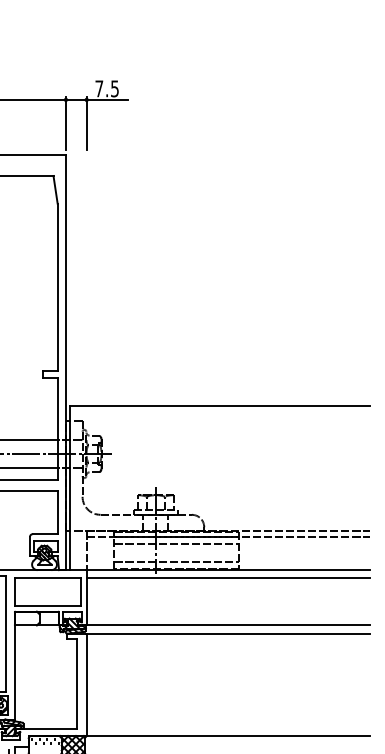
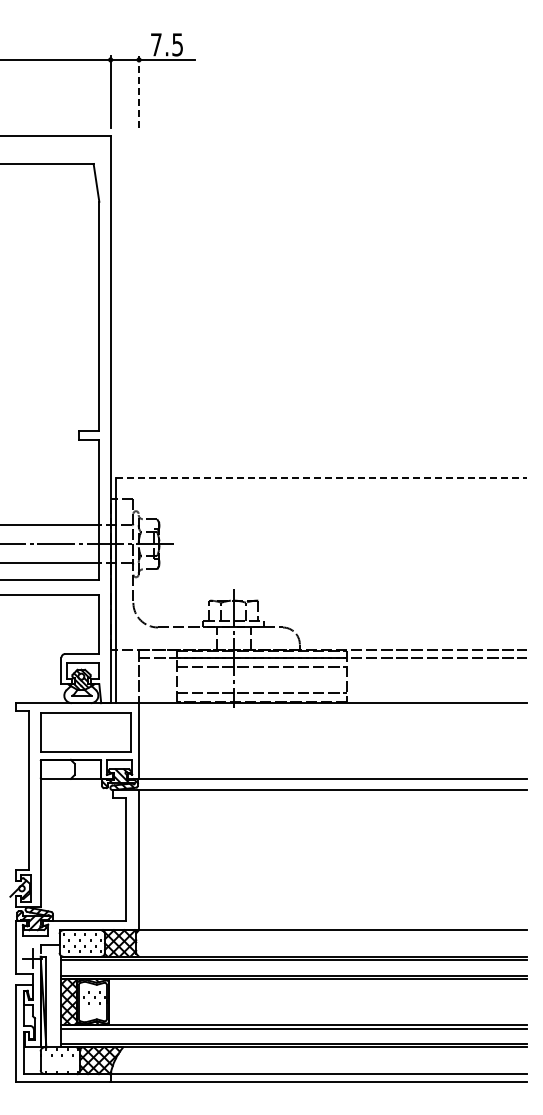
line: (87, 123) -> (139, 92), solid -> dashed
line: (220, 405) -> (322, 478), solid -> dashed
line: (228, 578) -> (332, 714), removed

